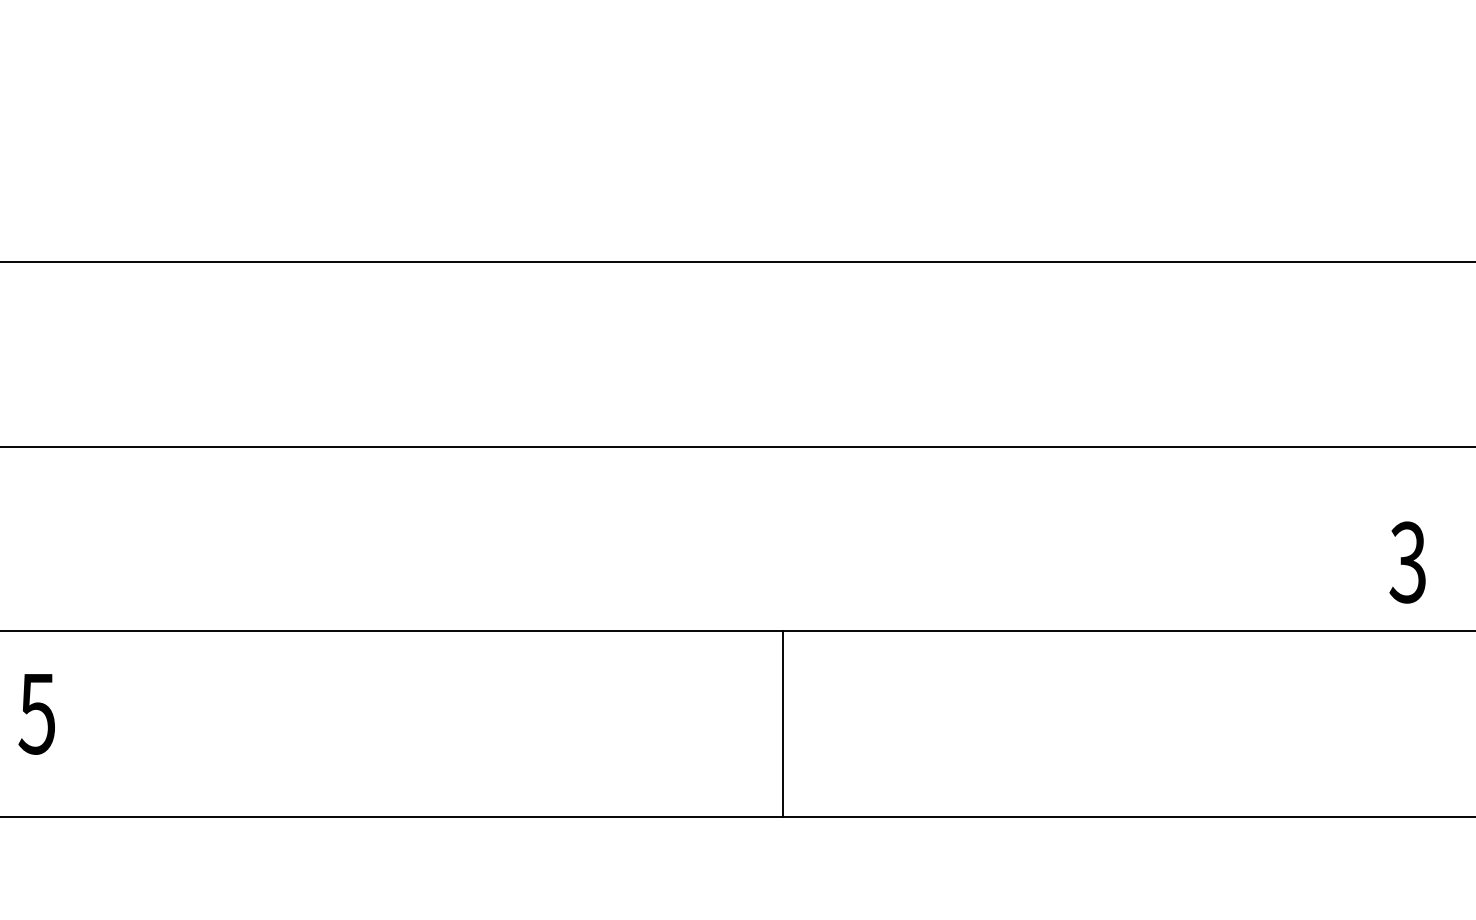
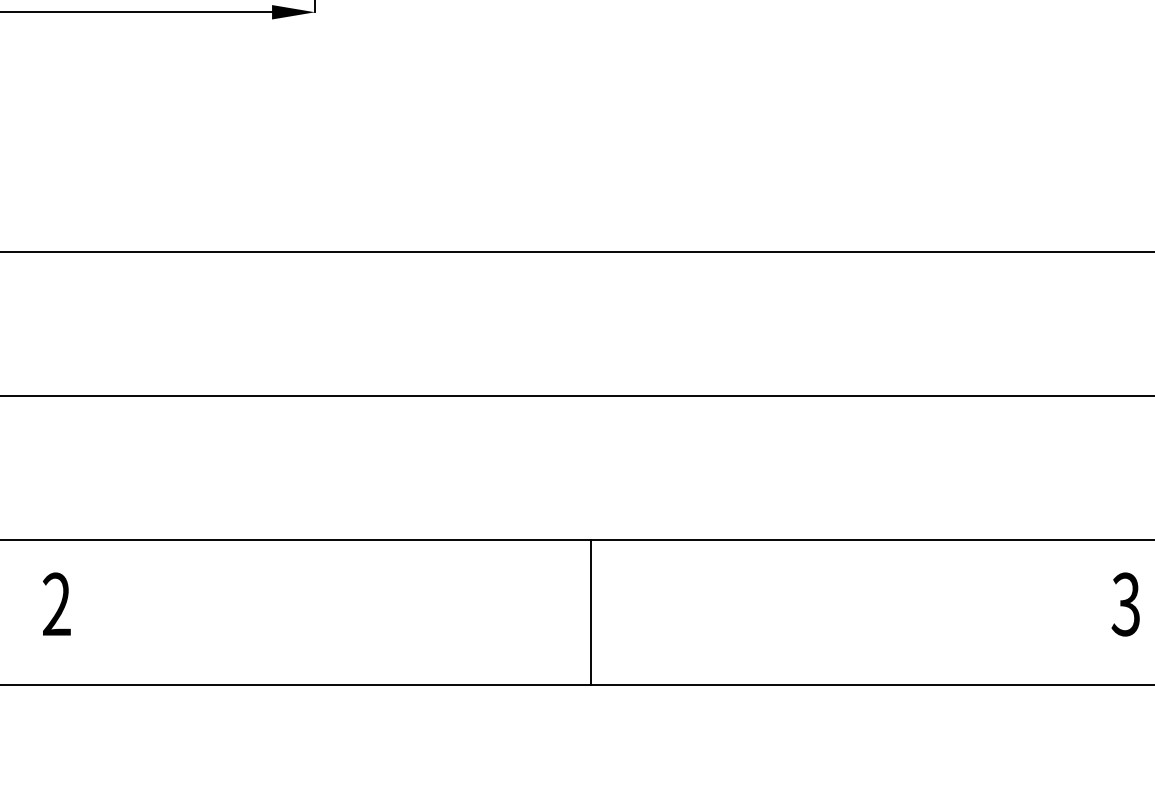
text: (1407, 562) -> (1125, 604), moved
text: (36, 713) -> (56, 604), 5 -> 2
line: (783, 724) -> (591, 612), moved

